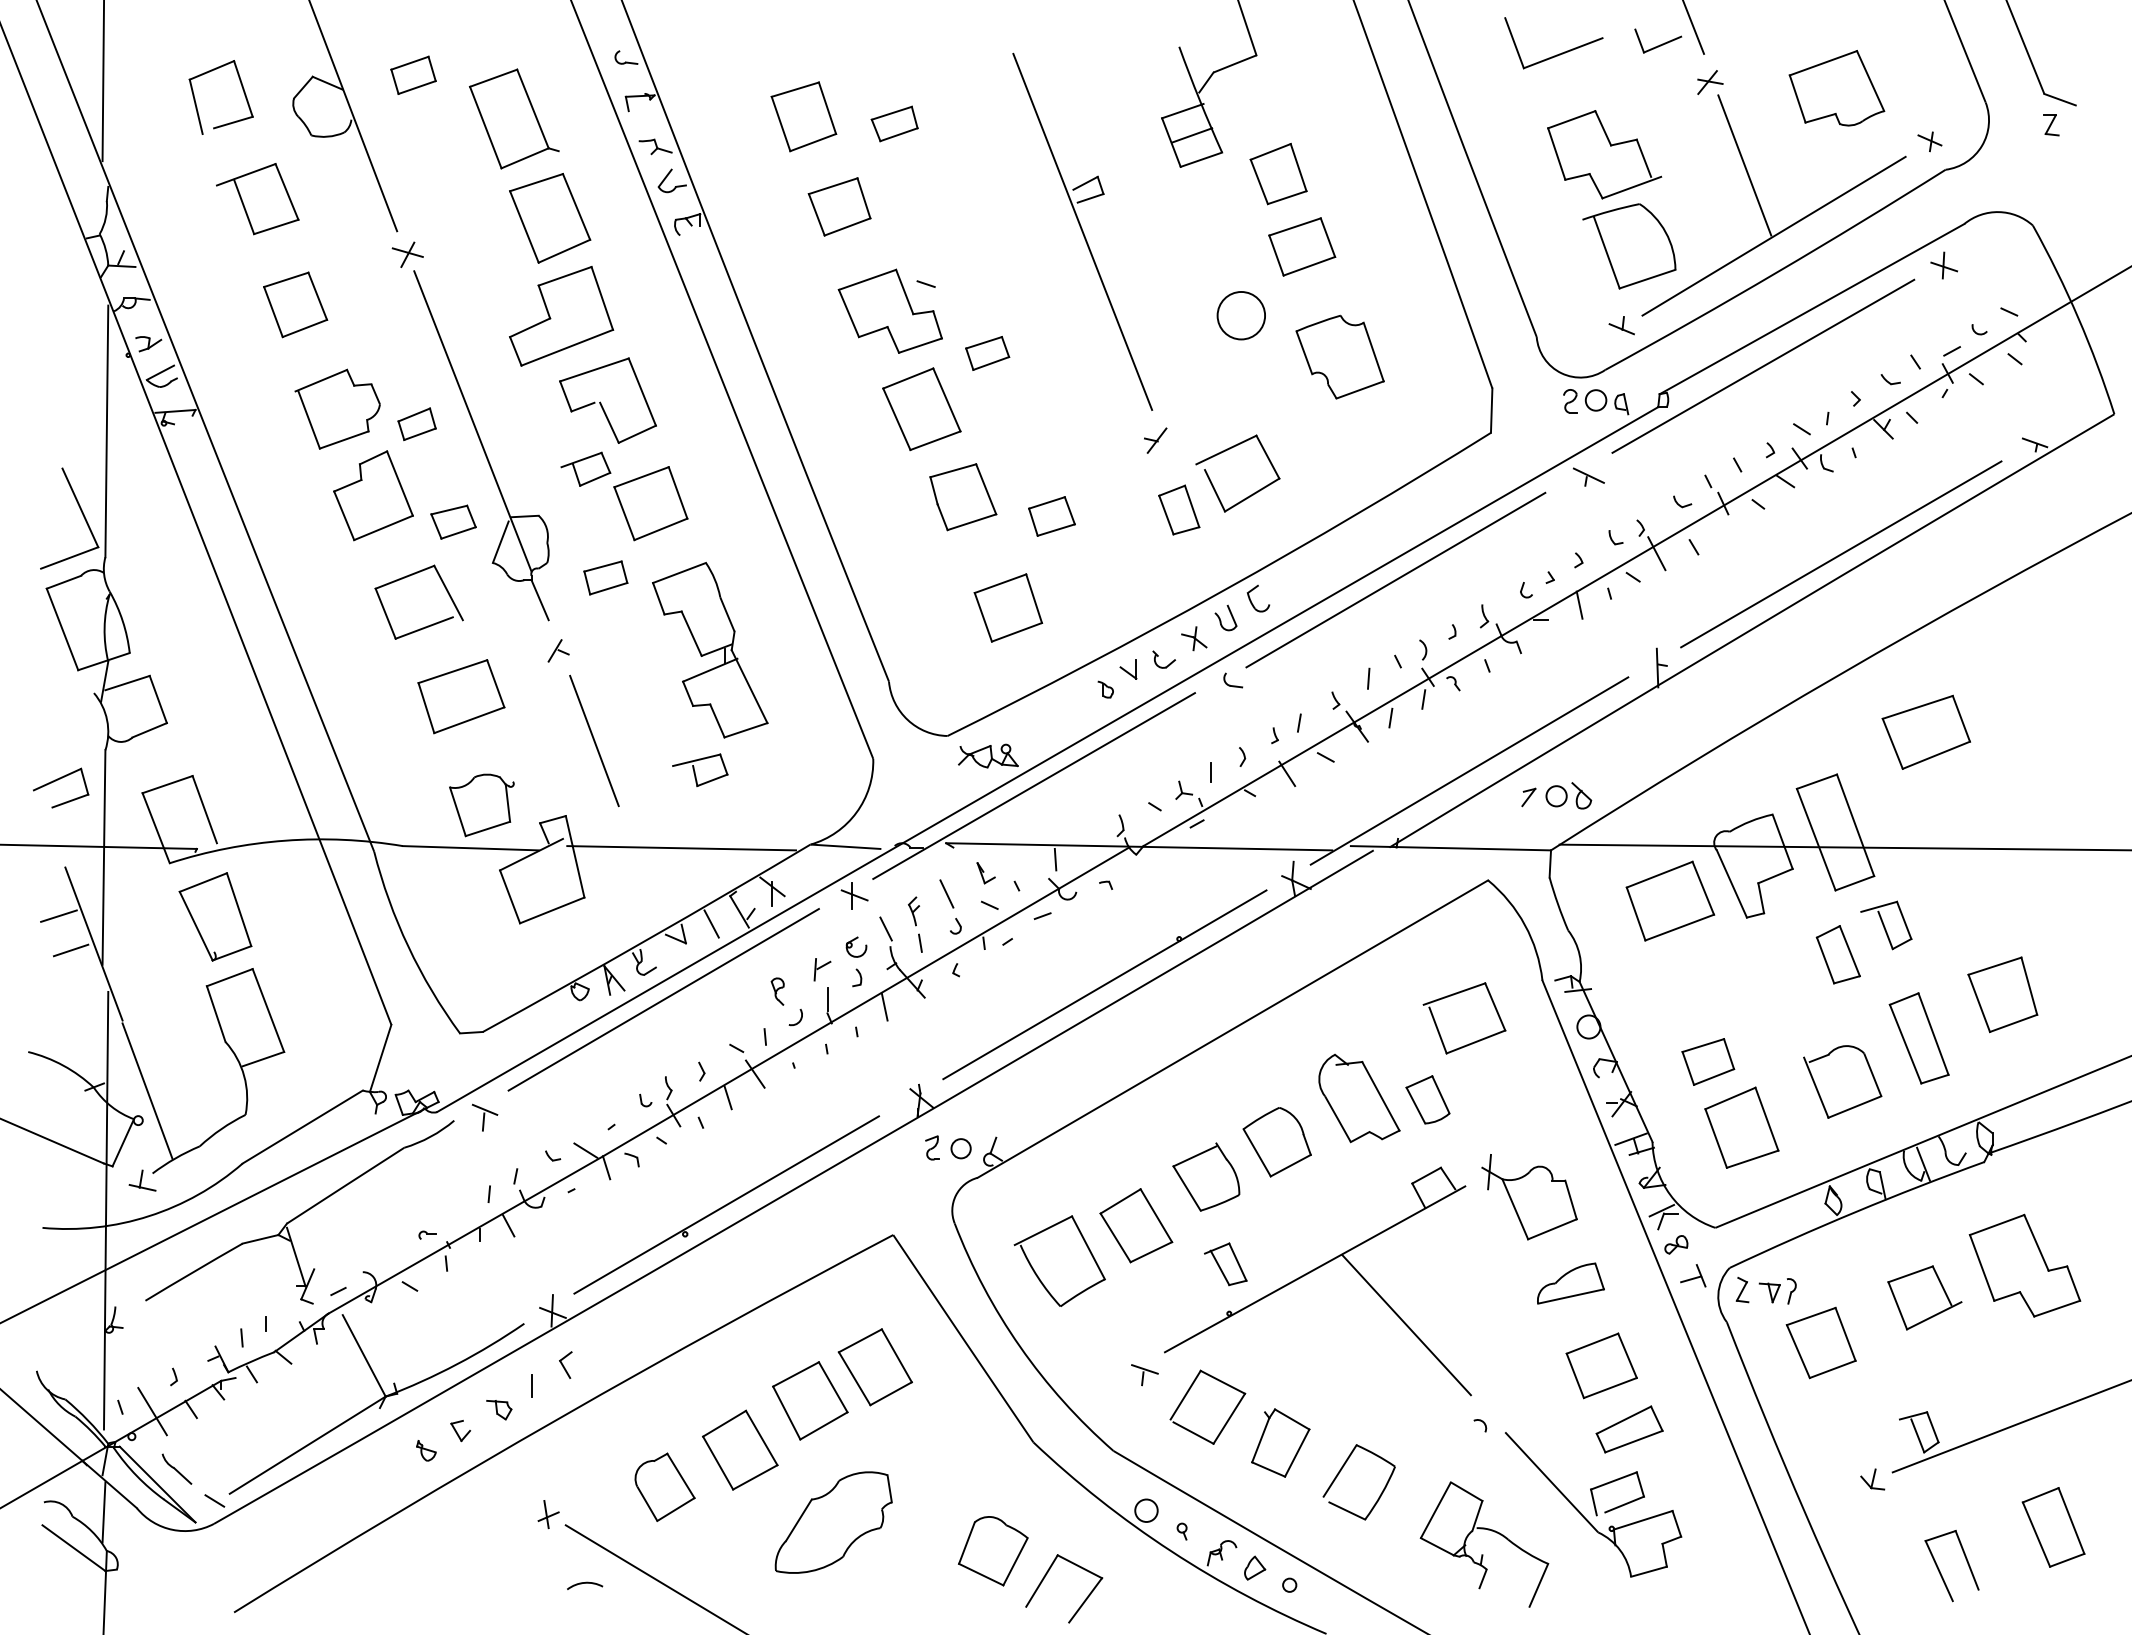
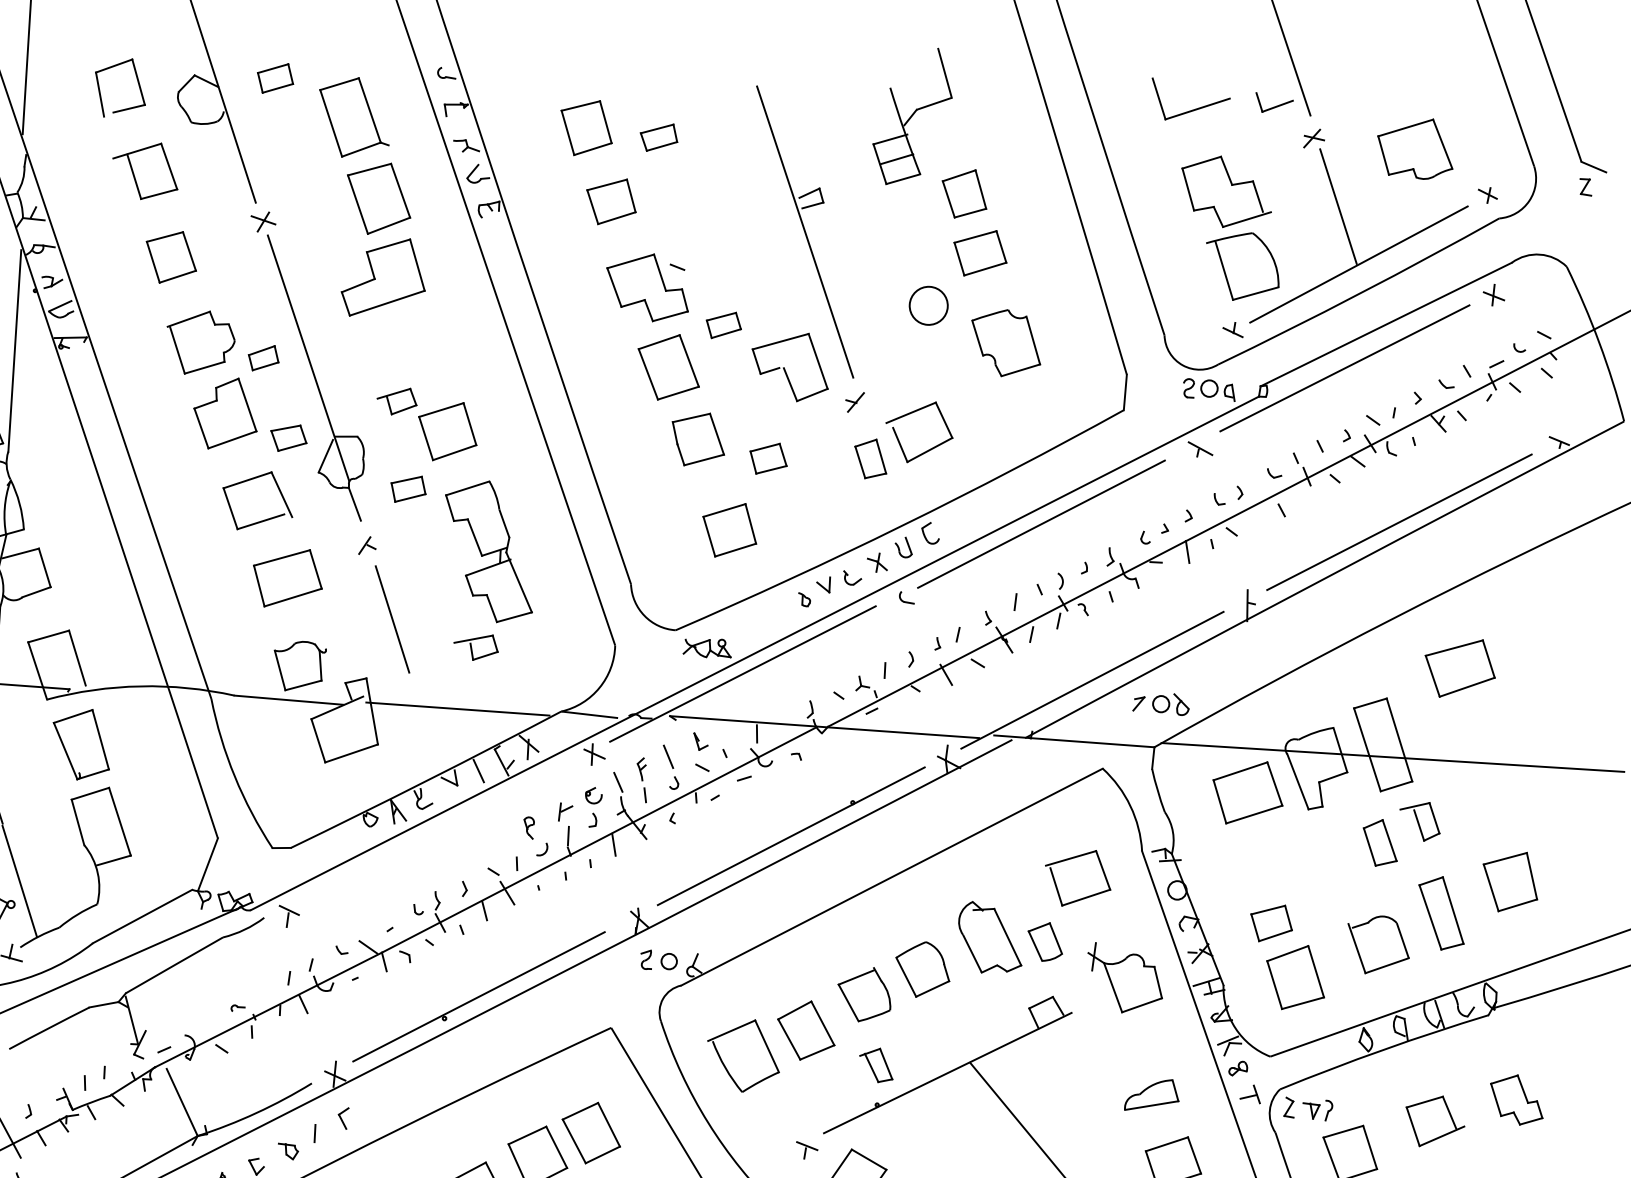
part: (601, 403) -> (784, 368), moved
line: (1656, 553) -> (1251, 513), removed
line: (663, 999) -> (437, 829), removed
part: (1529, 1197) -> (1125, 978), moved
part: (2024, 1265) -> (1516, 1099), size x0.6

